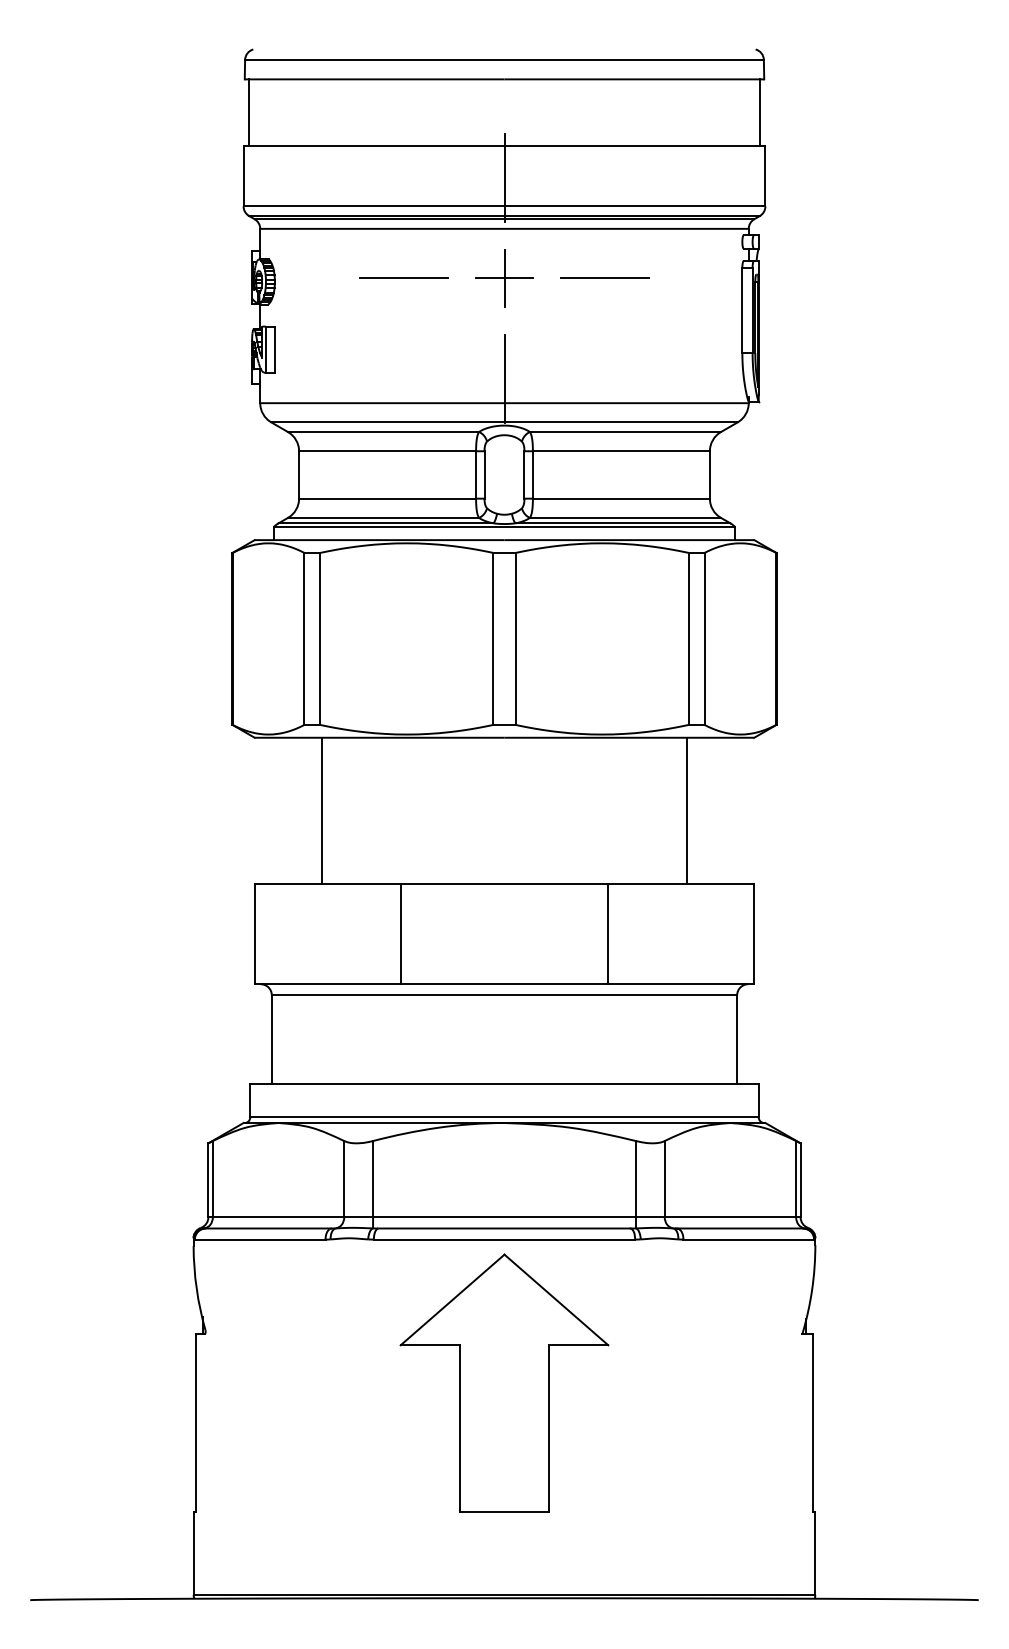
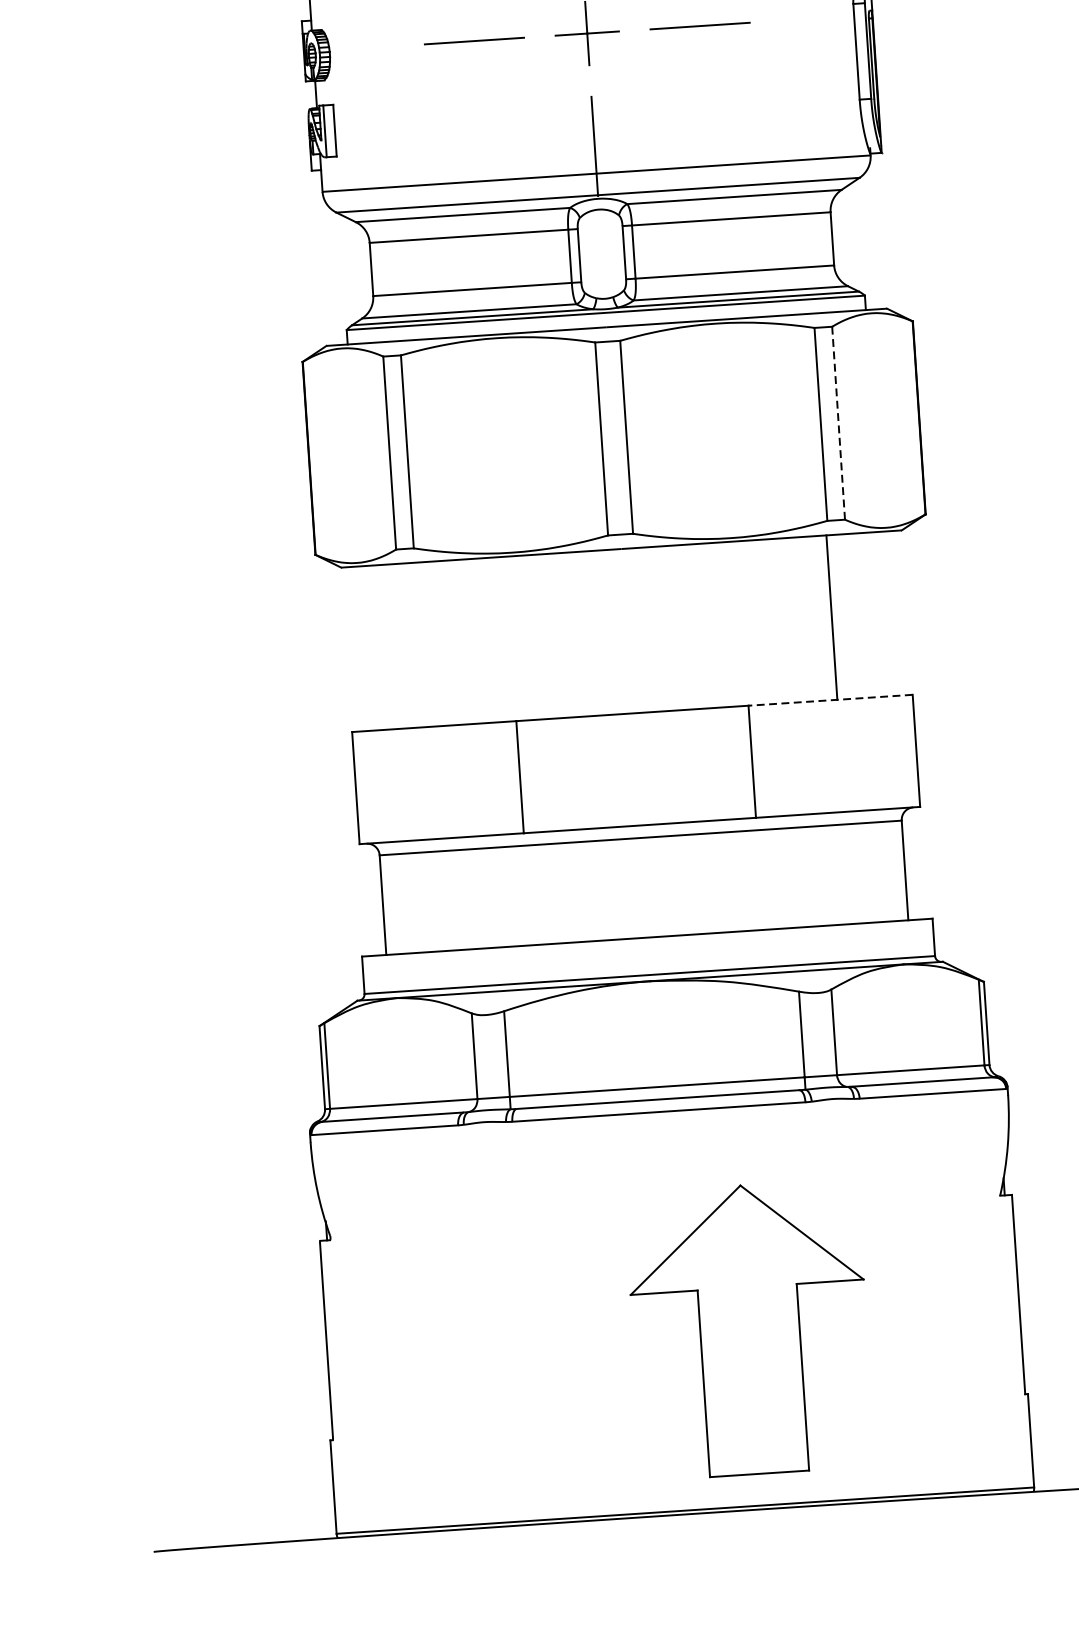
line: (704, 638) -> (838, 422), solid -> dashed
line: (321, 810) -> (421, 644), removed
line: (680, 884) -> (829, 700), solid -> dashed
part: (504, 1382) -> (749, 1329), moved

